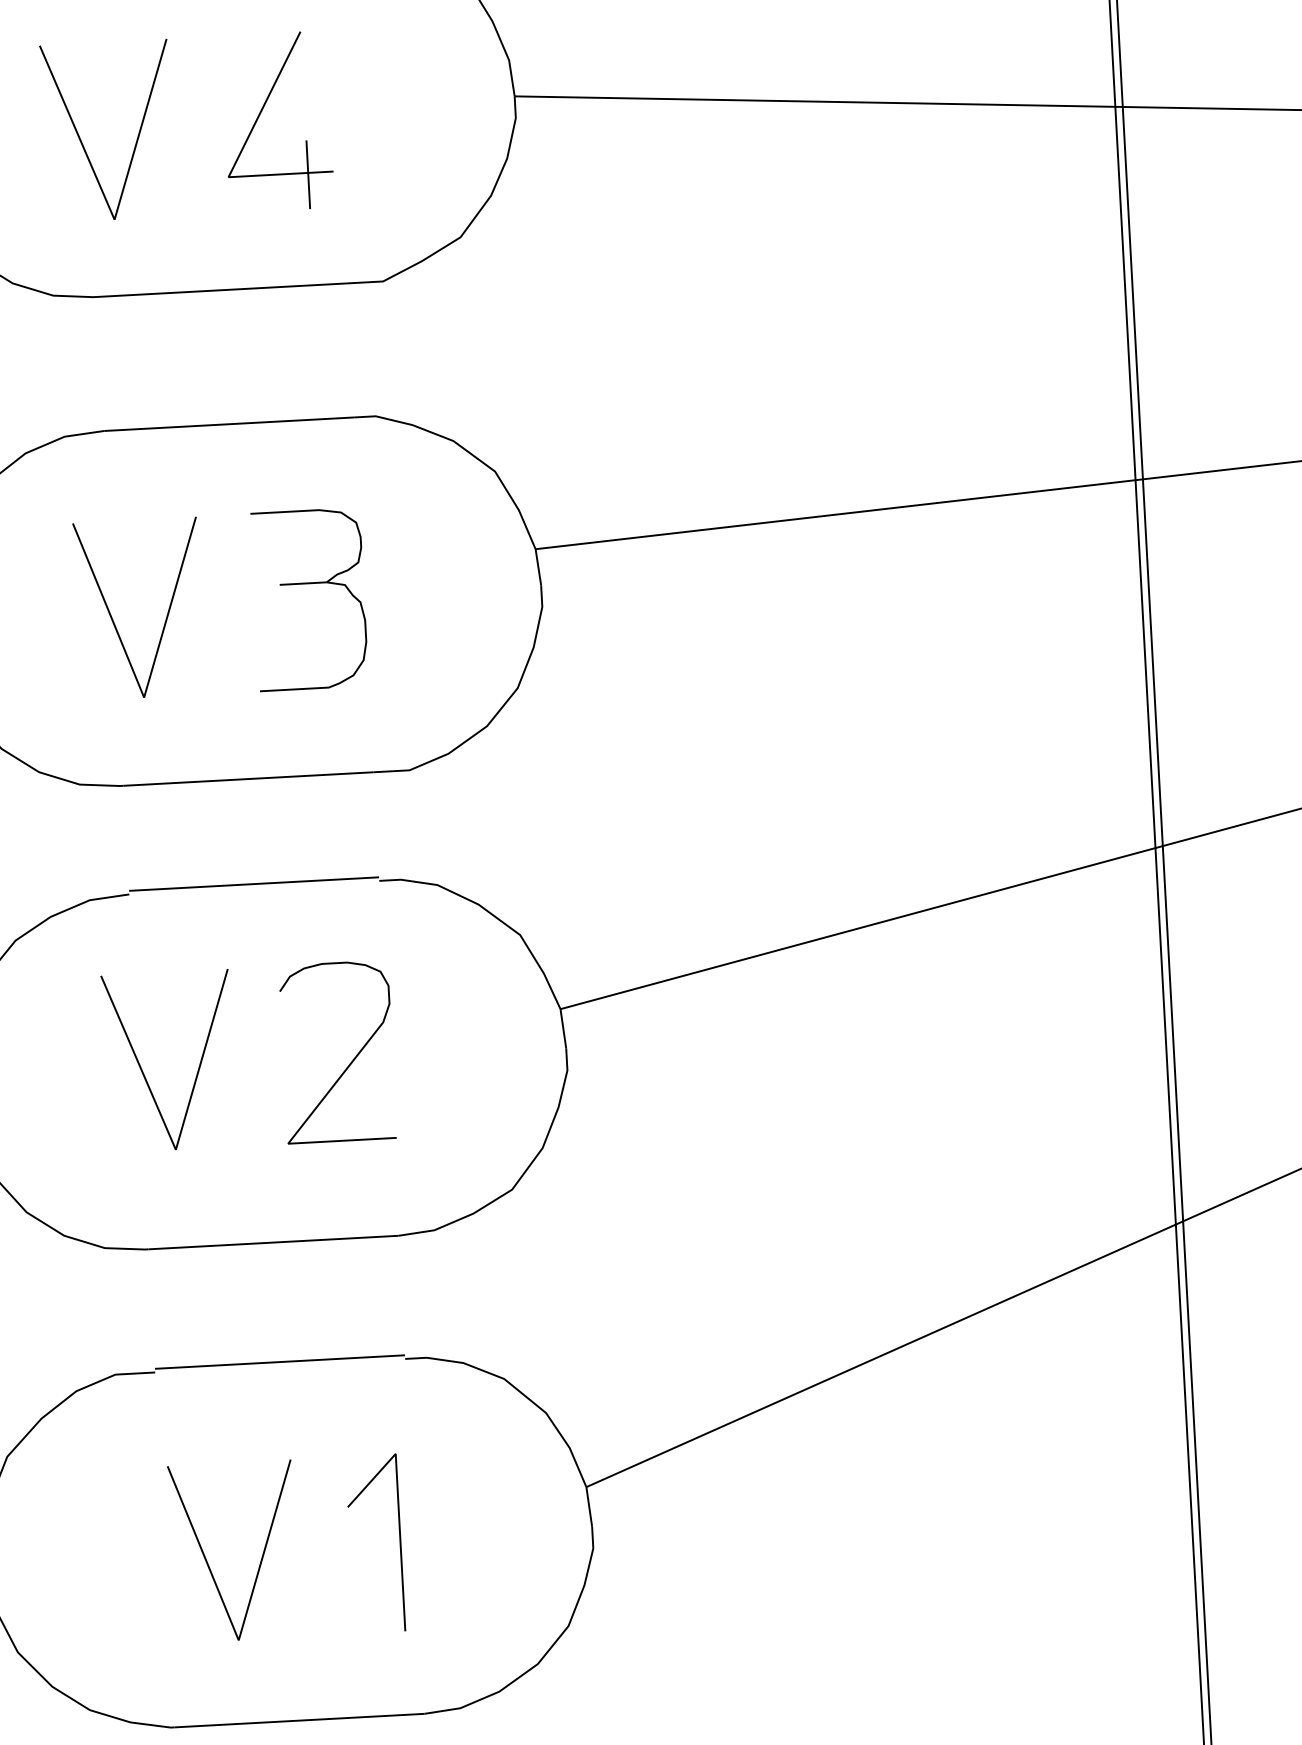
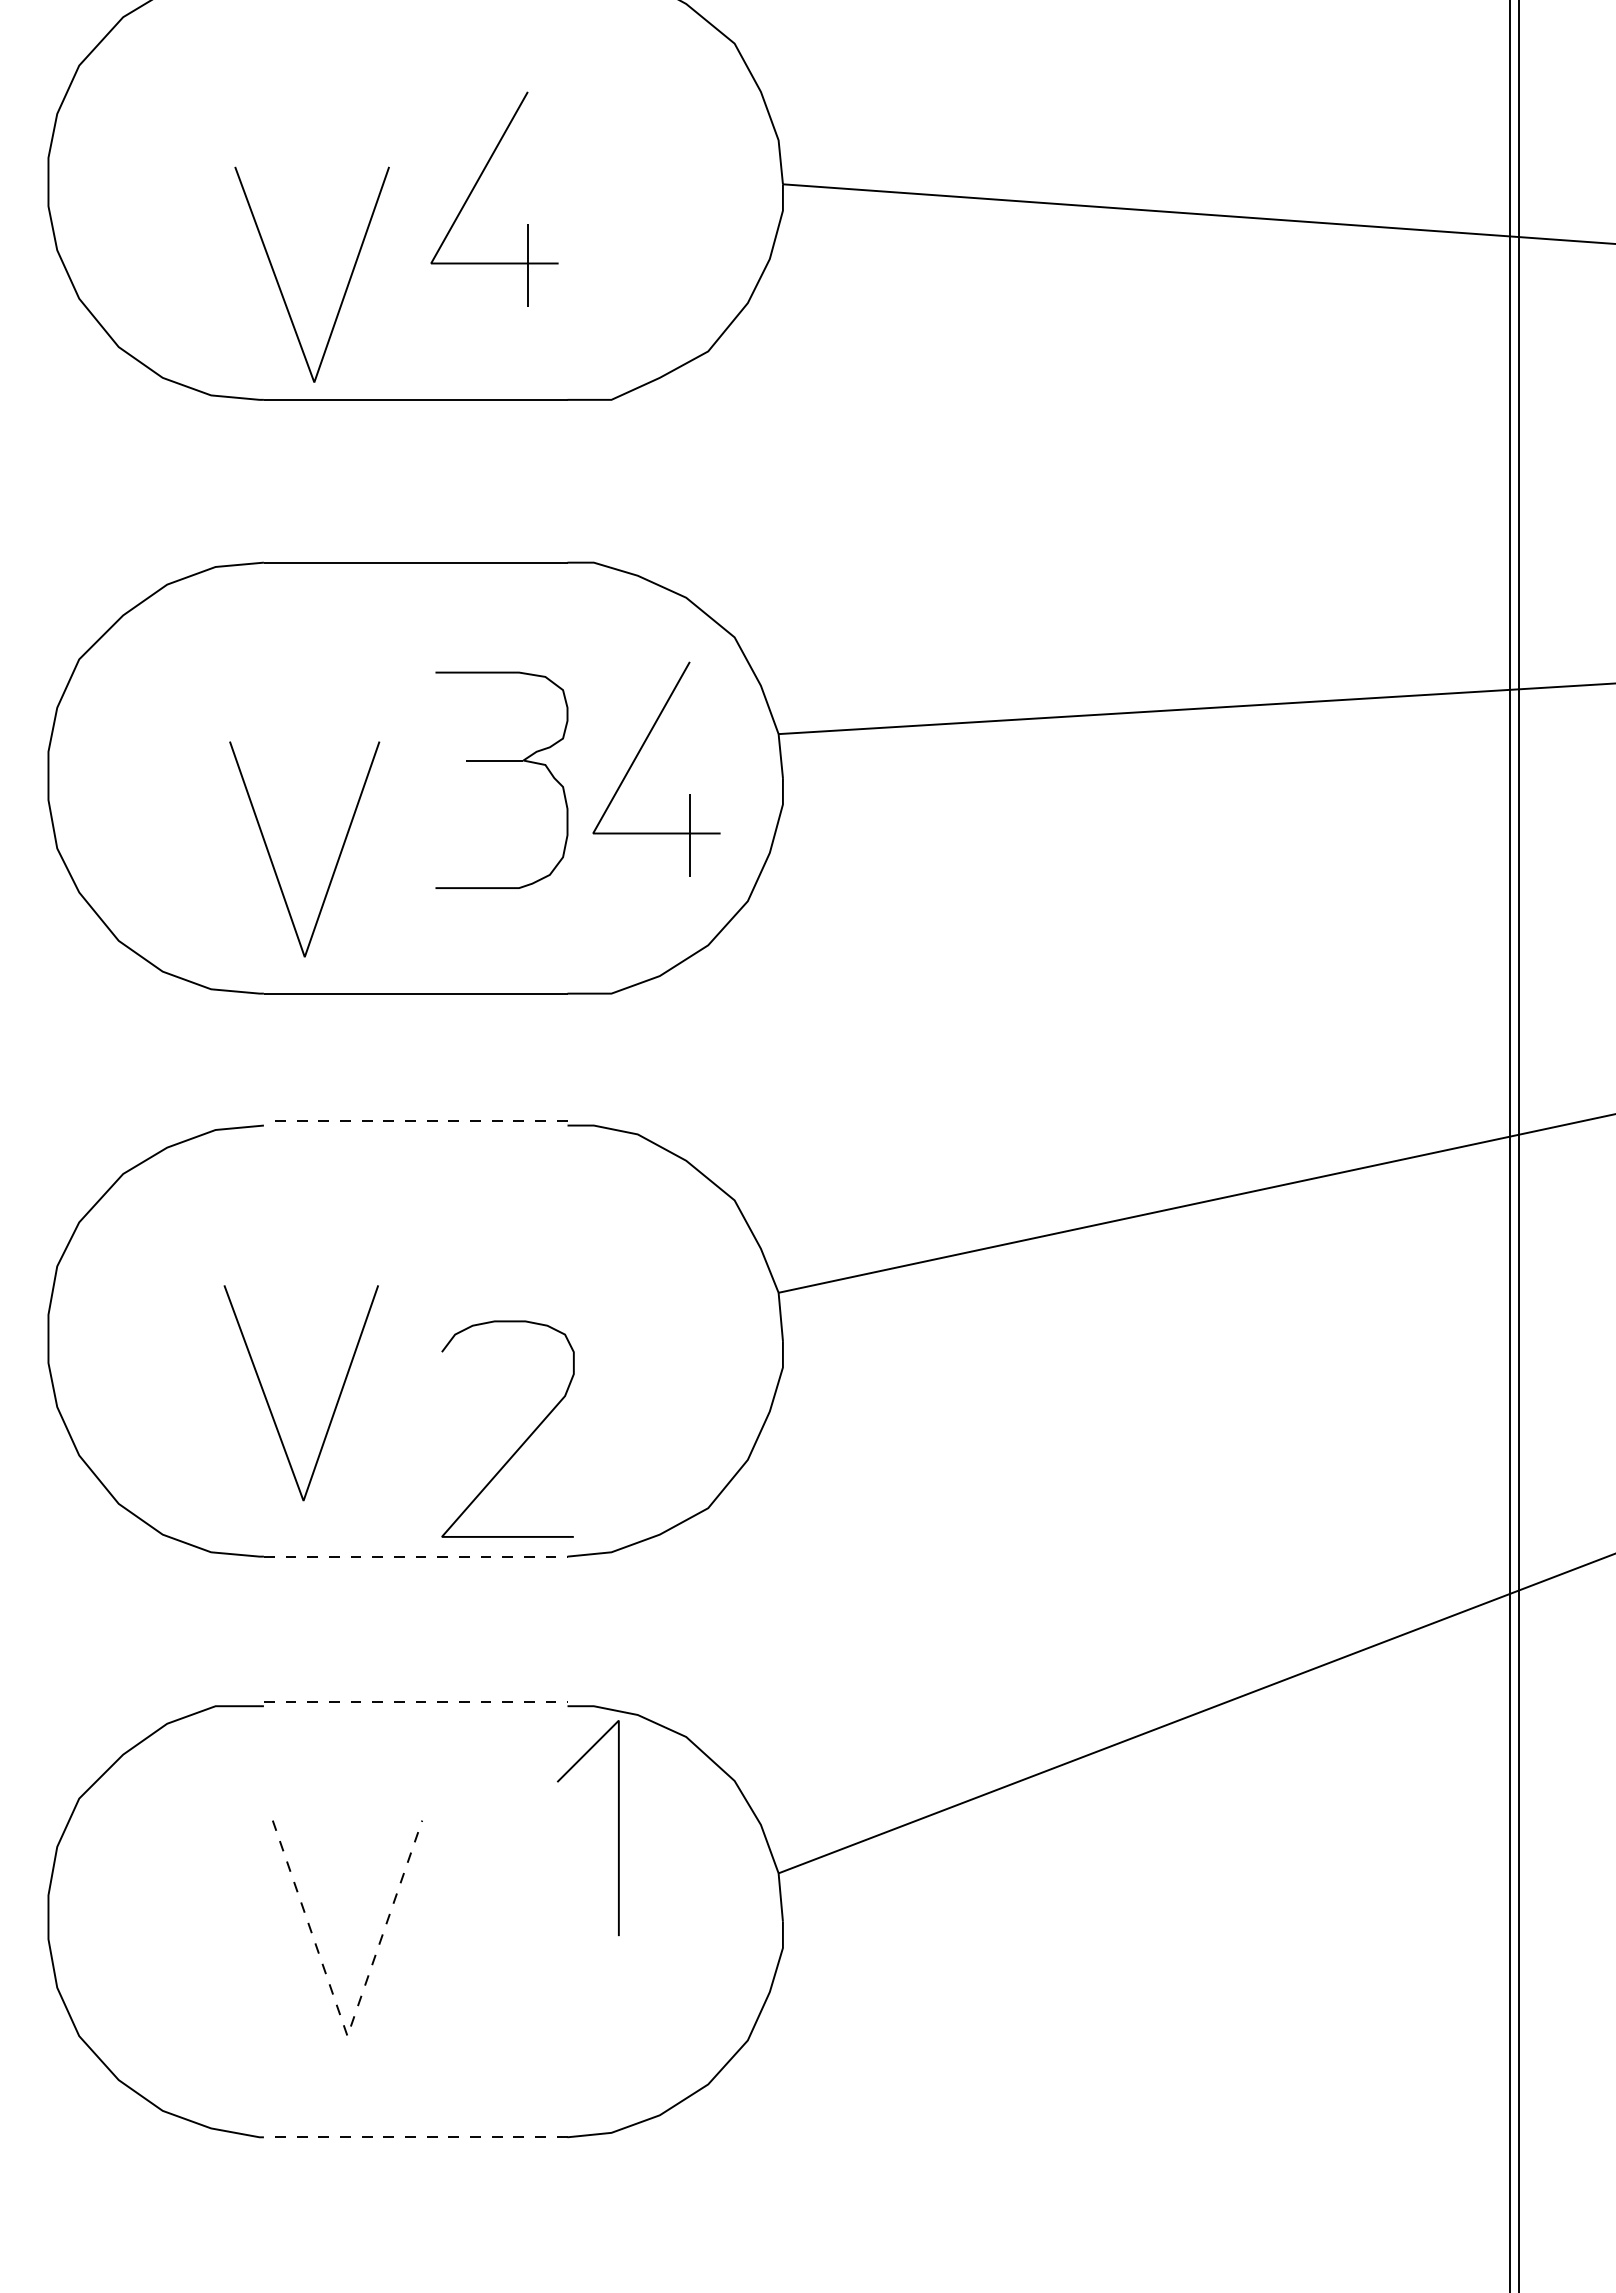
line: (82, 142) -> (280, 286), moved
part: (420, 574) -> (637, 757), added
line: (113, 619) -> (272, 860), moved
line: (253, 884) -> (415, 1121), solid -> dashed
curve: (352, 1059) -> (525, 1439), moved
line: (143, 1071) -> (269, 1404), moved
line: (273, 1242) -> (415, 1556), solid -> dashed
line: (279, 1361) -> (415, 1701), solid -> dashed
line: (400, 1542) -> (618, 1828), moved
line: (238, 1640) -> (347, 2036), solid -> dashed
line: (299, 1720) -> (415, 2137), solid -> dashed

